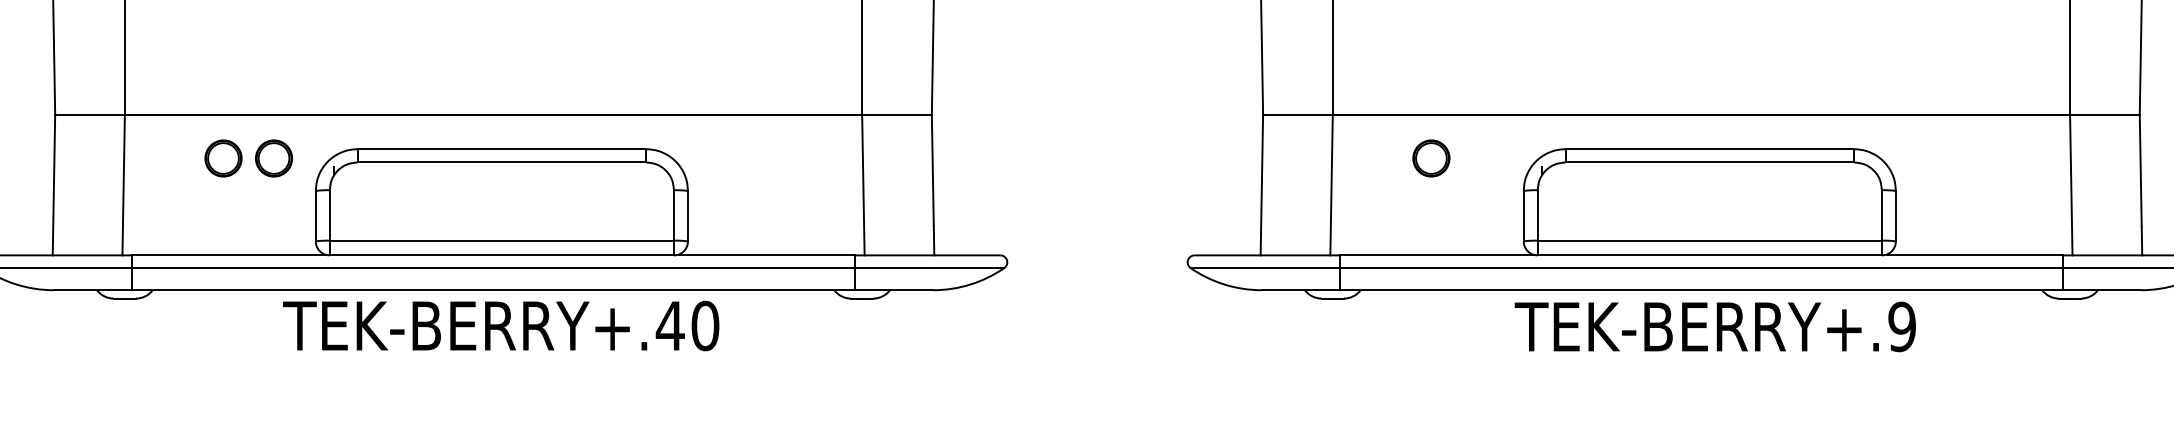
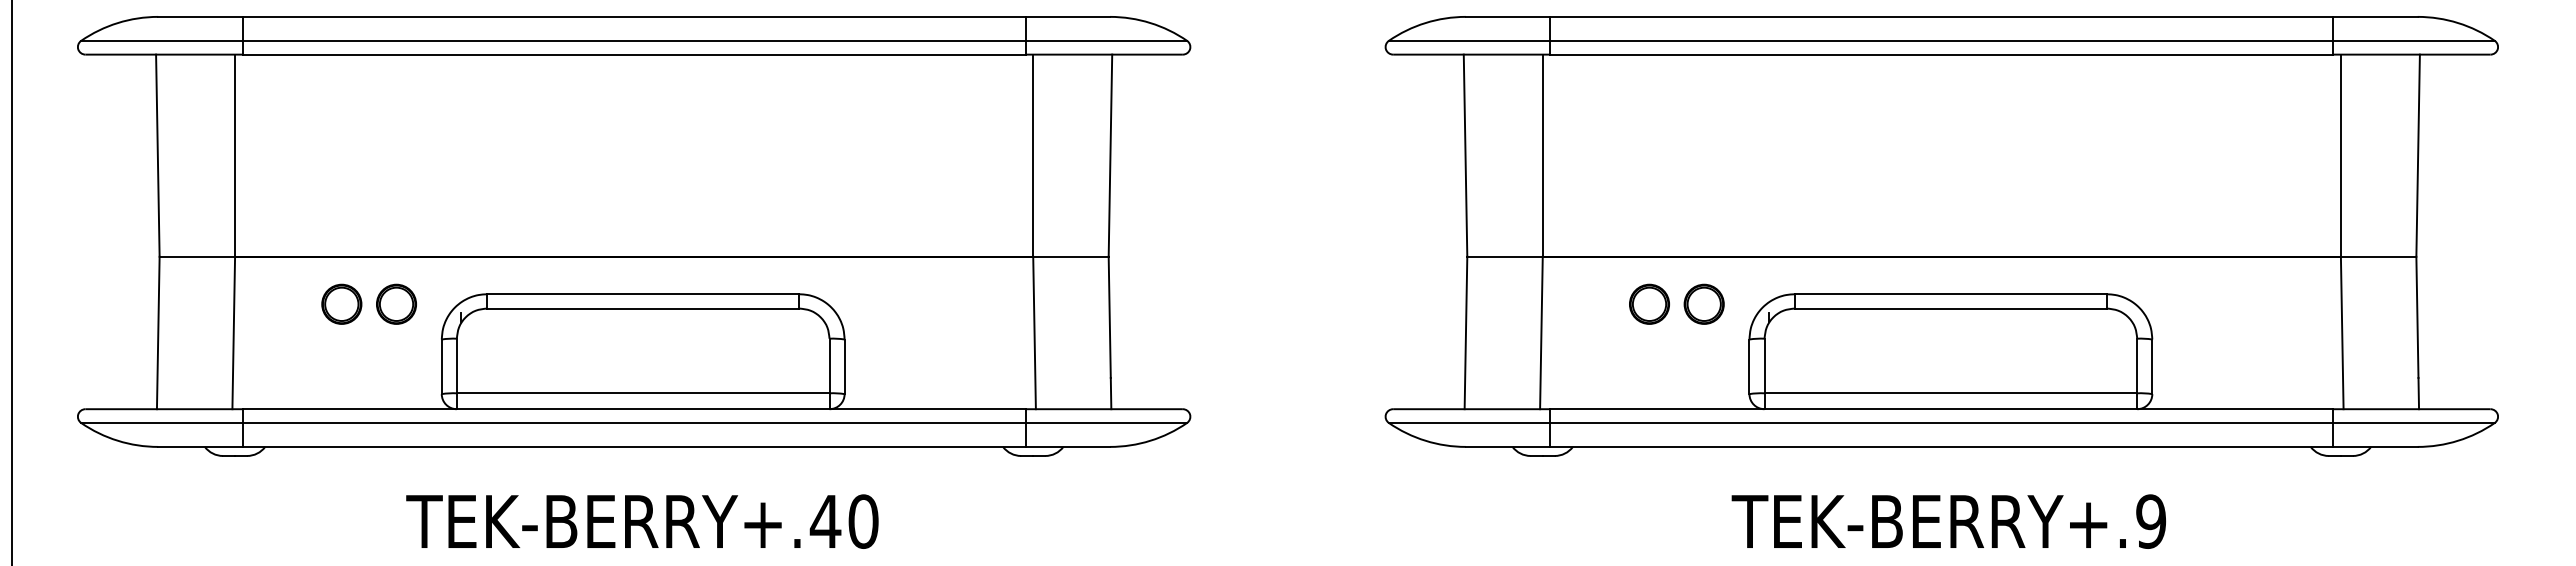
part: (1481, 157) -> (1703, 303), added
text: (501, 325) -> (642, 521), moved
text: (1714, 326) -> (1948, 521), moved

